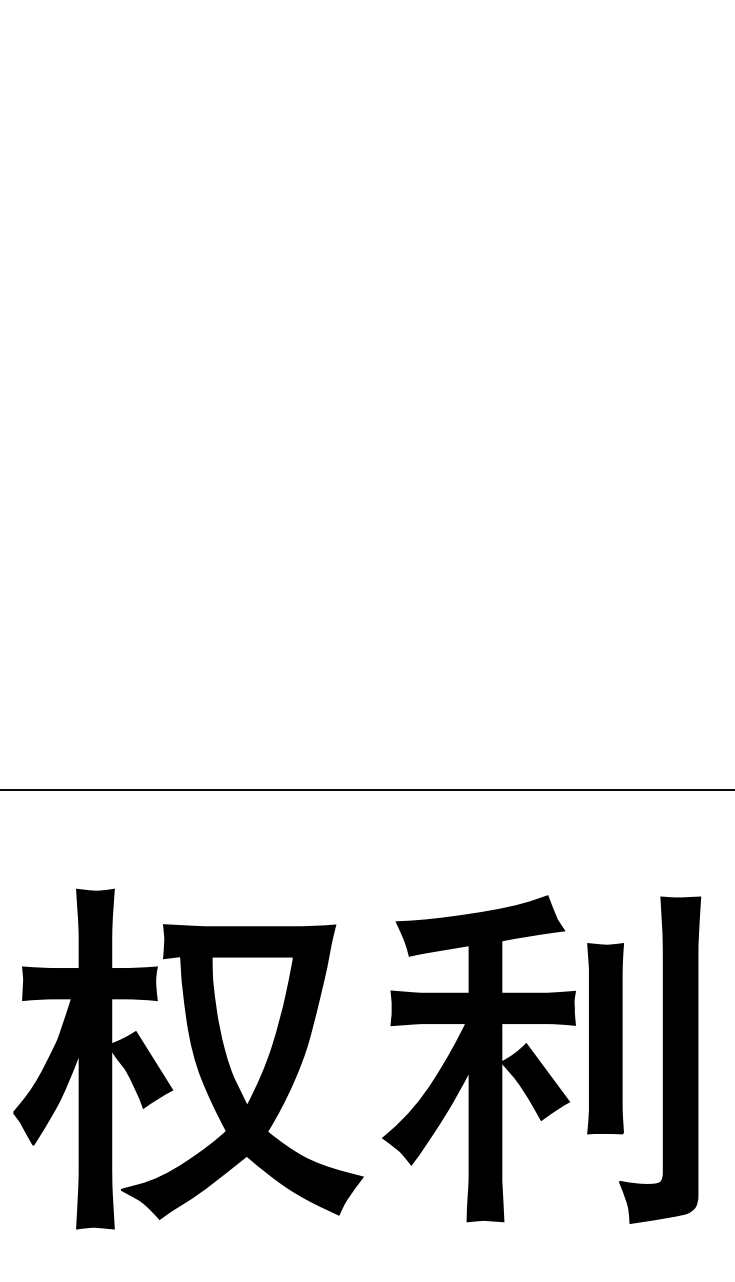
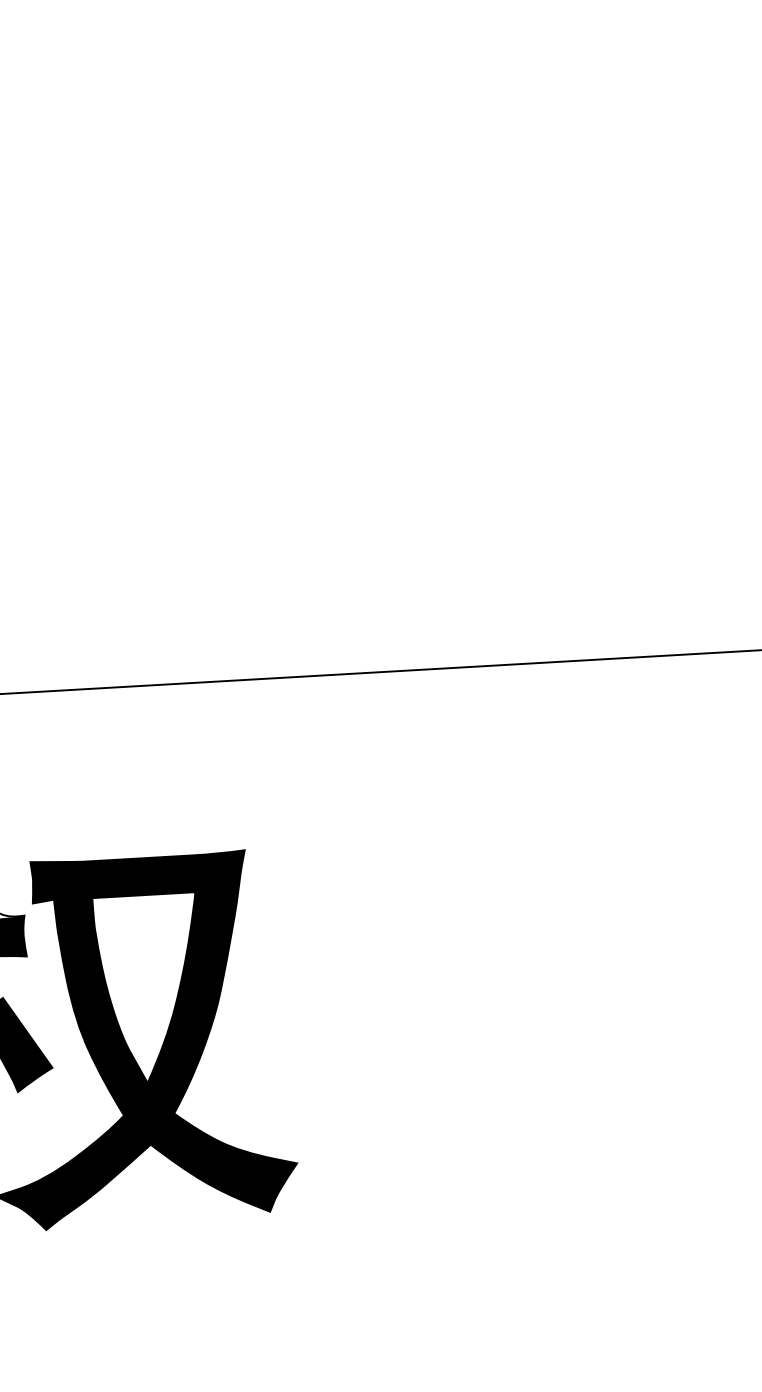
part: (541, 1059) -> (512, 1003), removed

